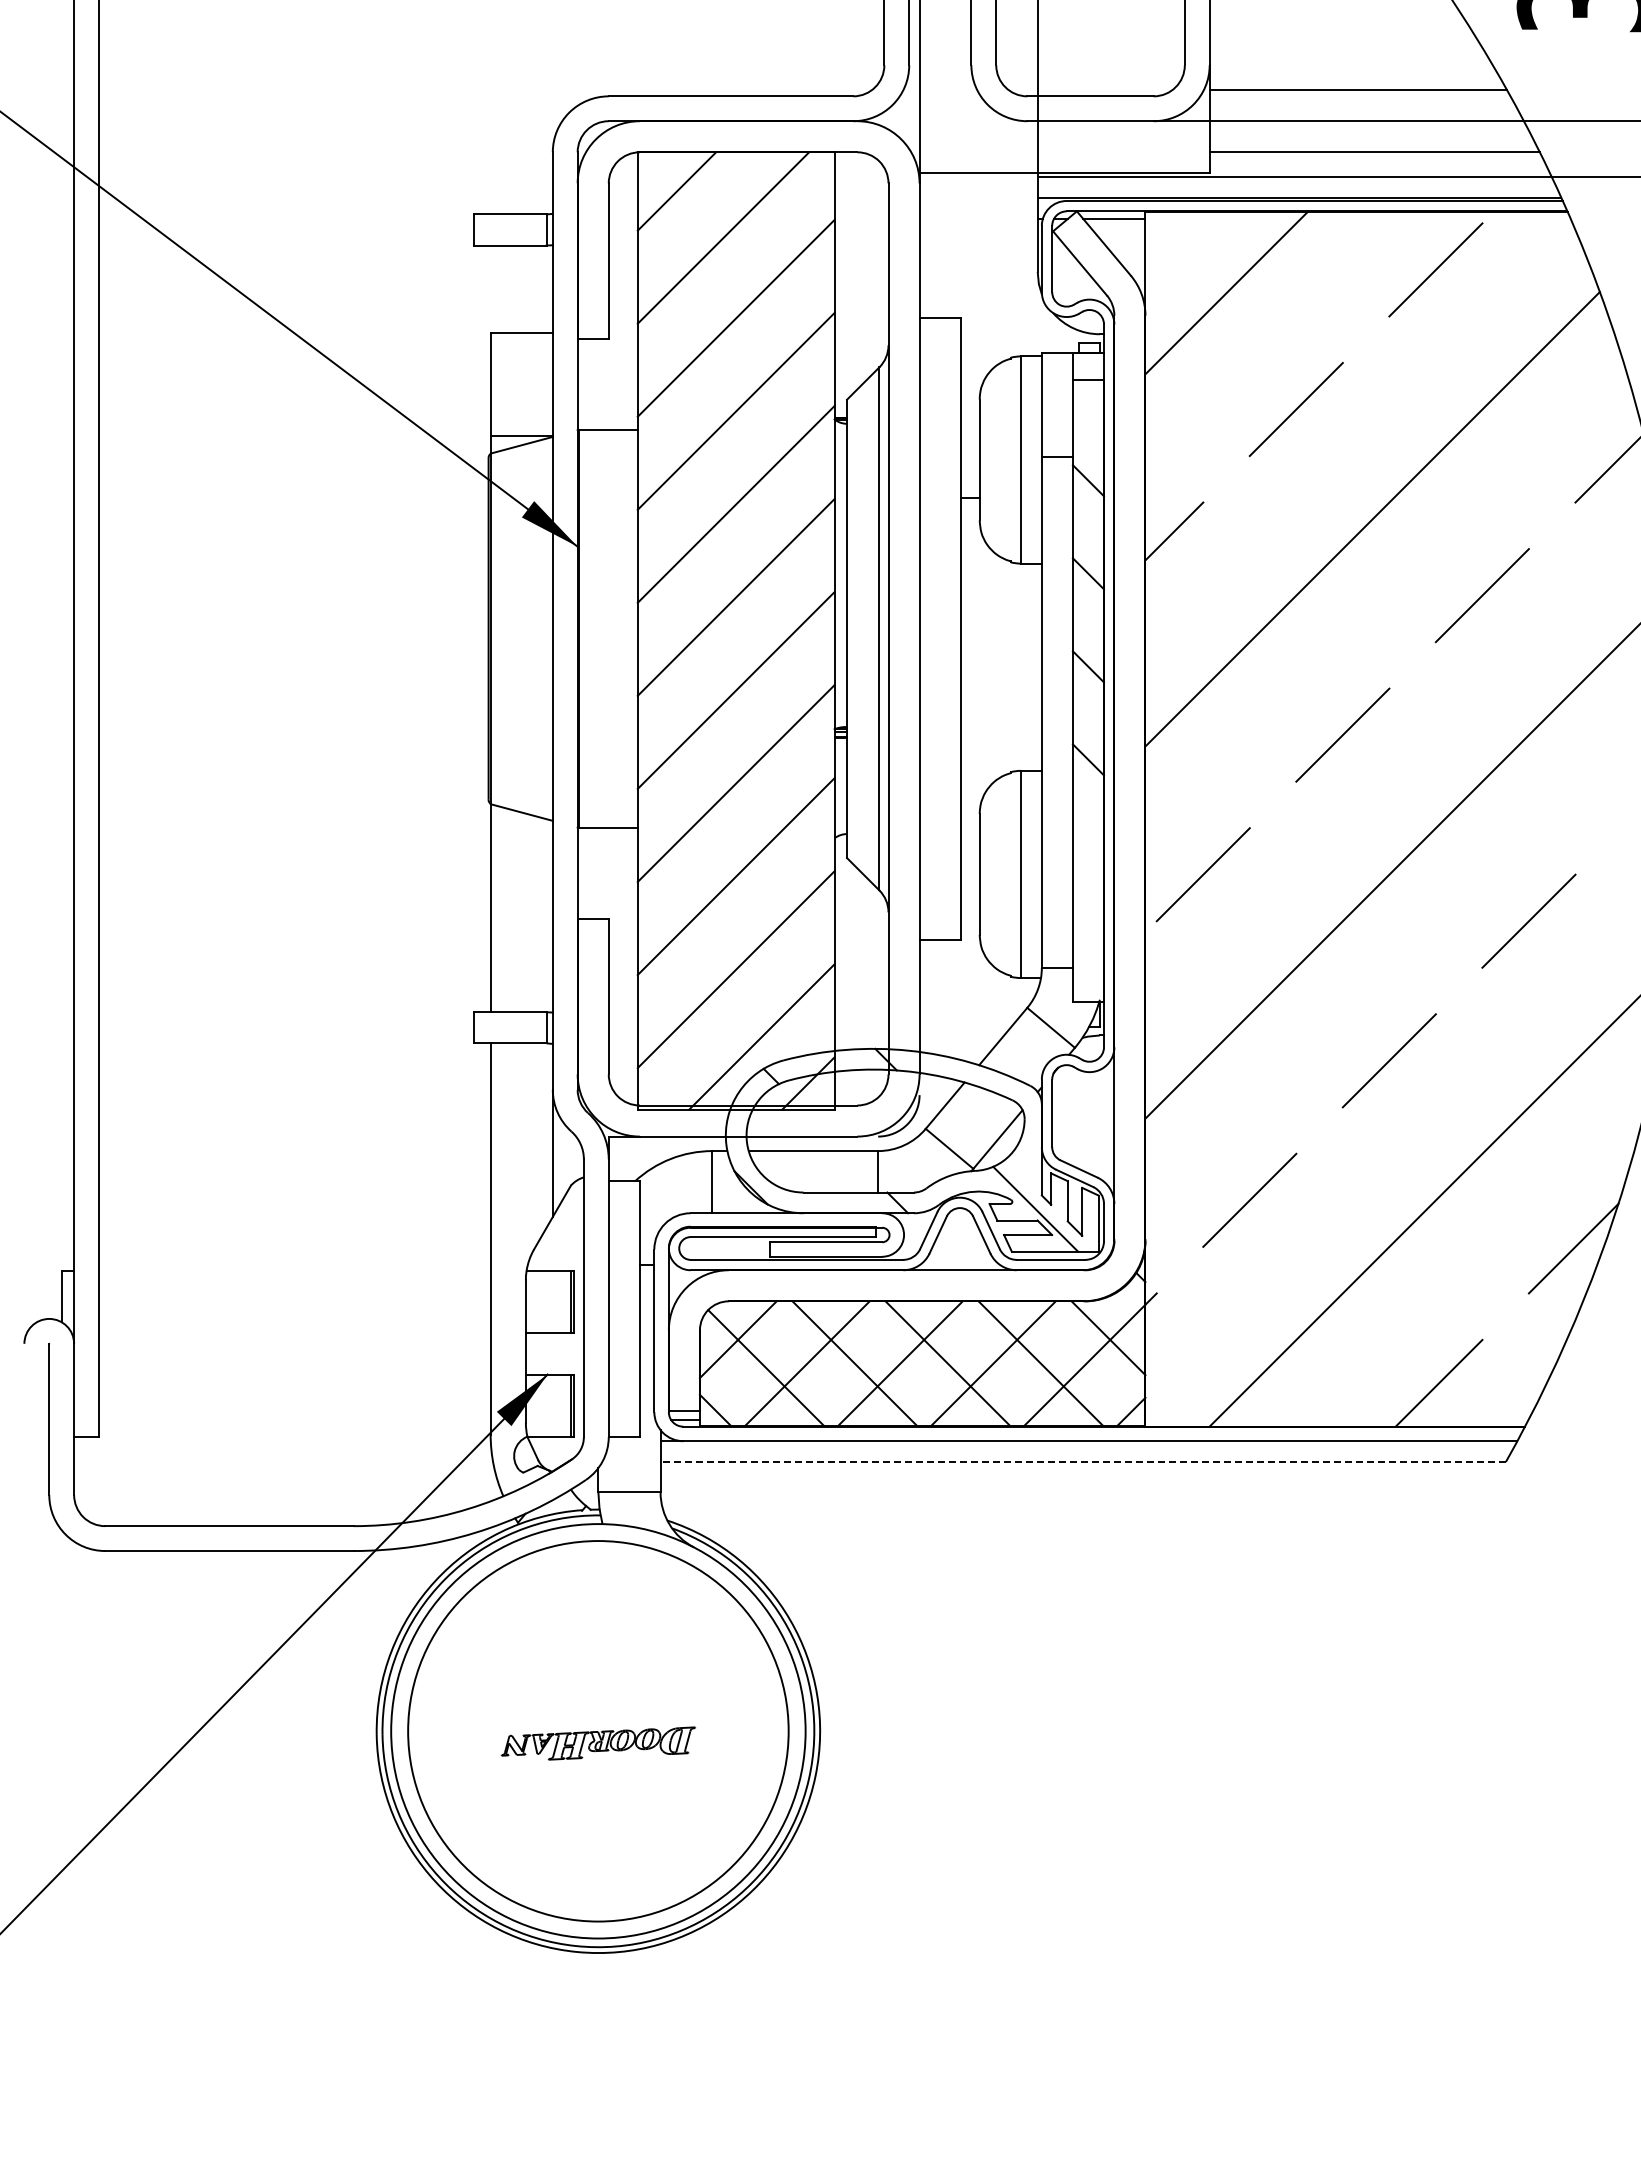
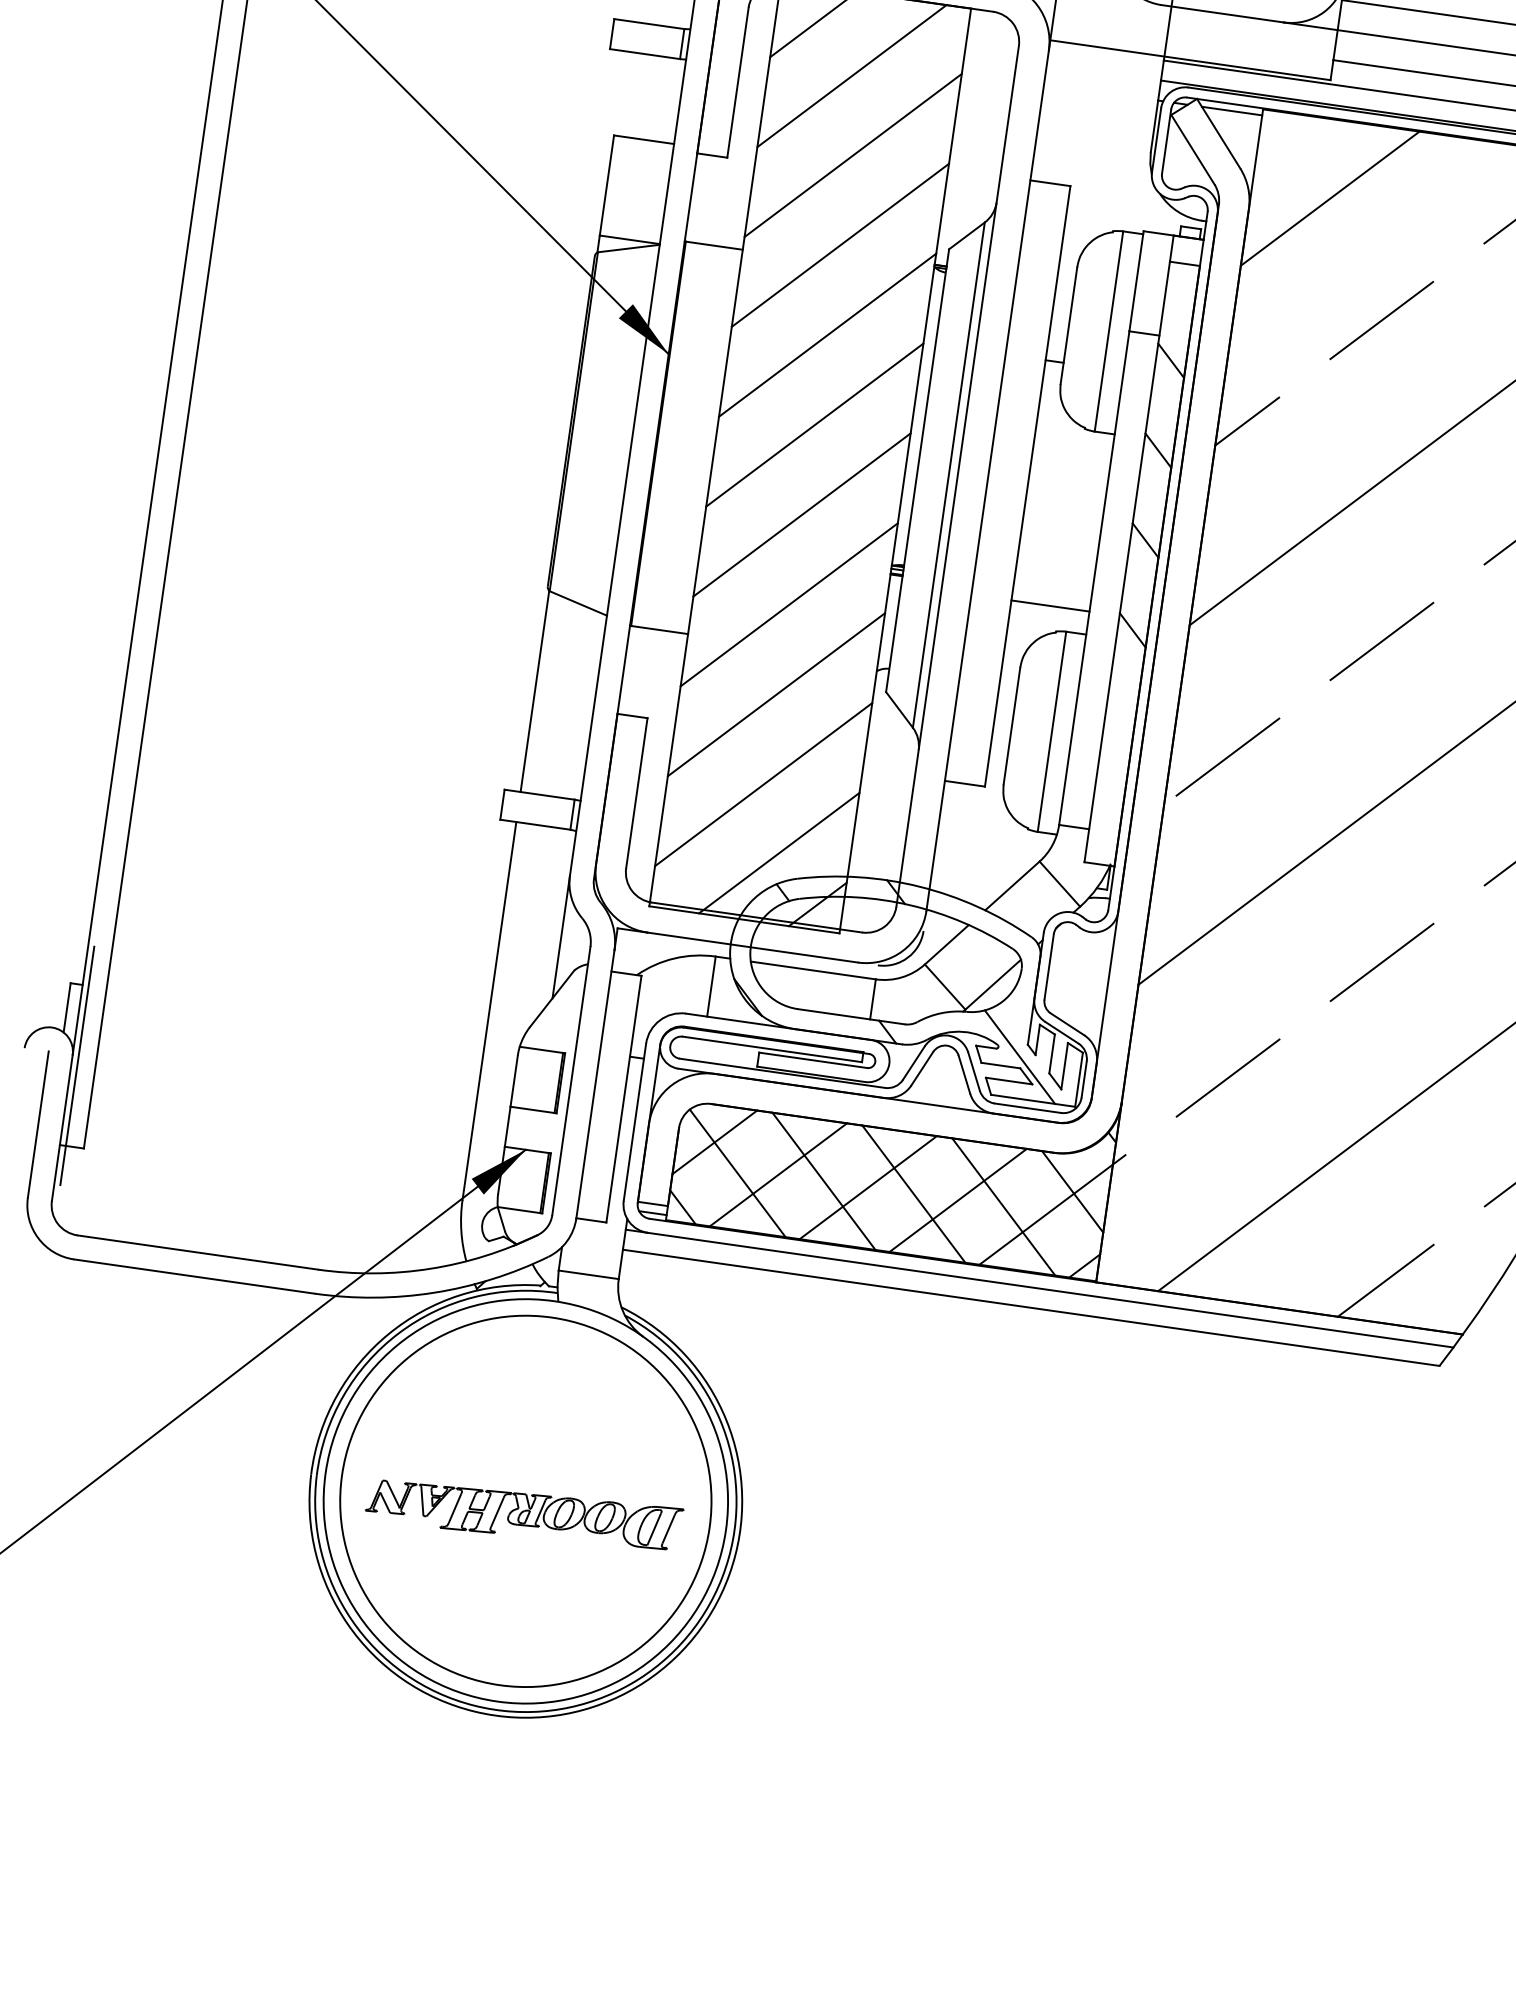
line: (1001, 747) -> (1050, 606), added
line: (80, 1353) -> (77, 1065), added
line: (1083, 1461) -> (1031, 1307), dashed -> solid
part: (598, 1743) -> (524, 1513), size x1.67

